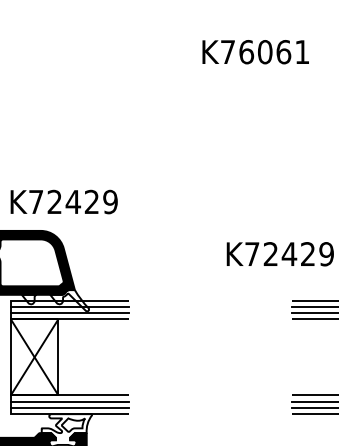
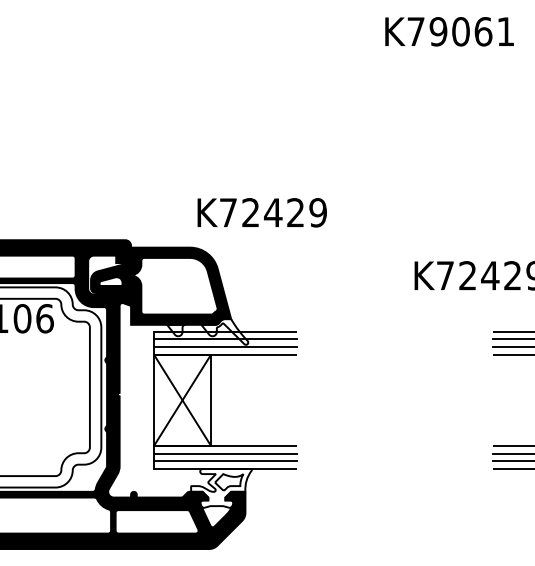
text: (246, 51) -> (438, 31), K76061 -> K79061
text: (63, 201) -> (261, 212), moved

